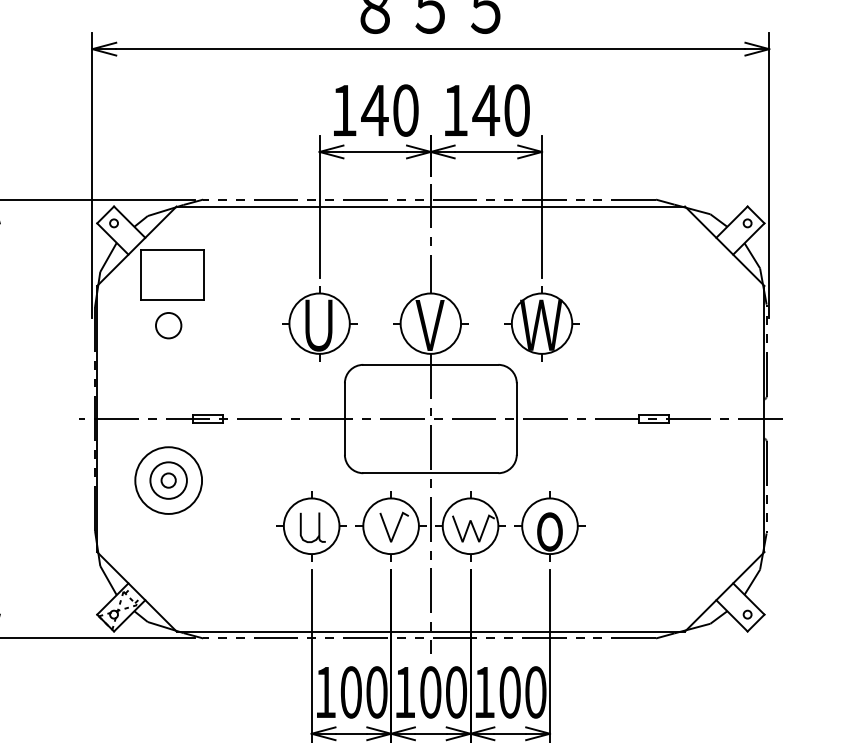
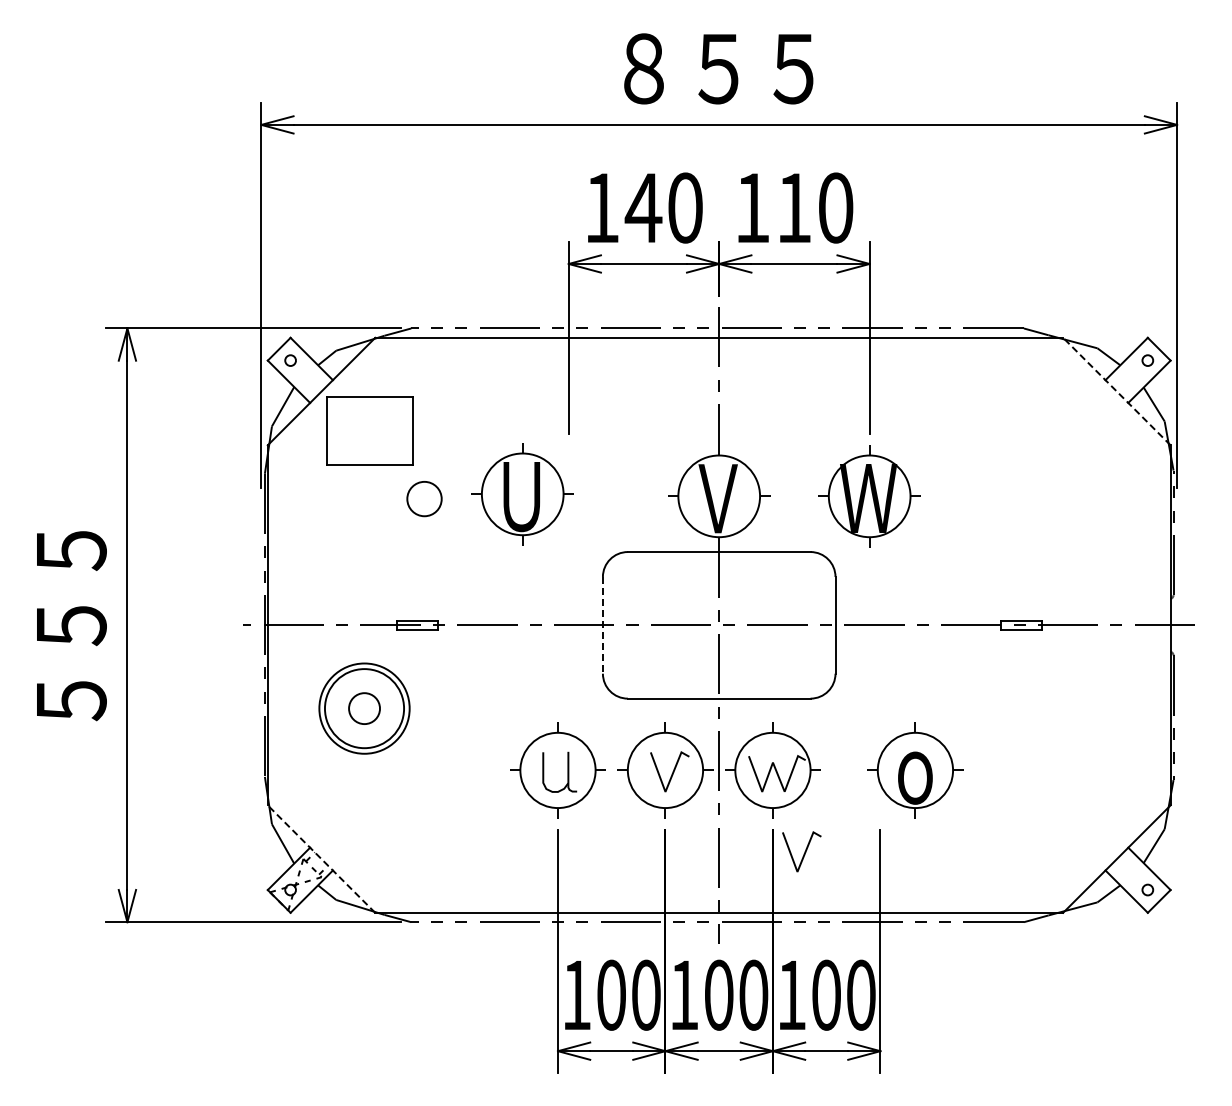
text: (485, 110) -> (793, 207), 140 -> 110
line: (724, 246) -> (1116, 391), solid -> dashed
part: (319, 323) -> (522, 494), moved
circle: (168, 326) -> (424, 499), moved
line: (344, 419) -> (602, 625), solid -> dashed
circle: (168, 480) -> (364, 708), size x1.6
circle: (168, 480) -> (364, 708), size x1.6
part: (550, 526) -> (915, 770), moved
line: (493, 586) -> (804, 851), added
line: (136, 591) -> (321, 858), solid -> dashed

